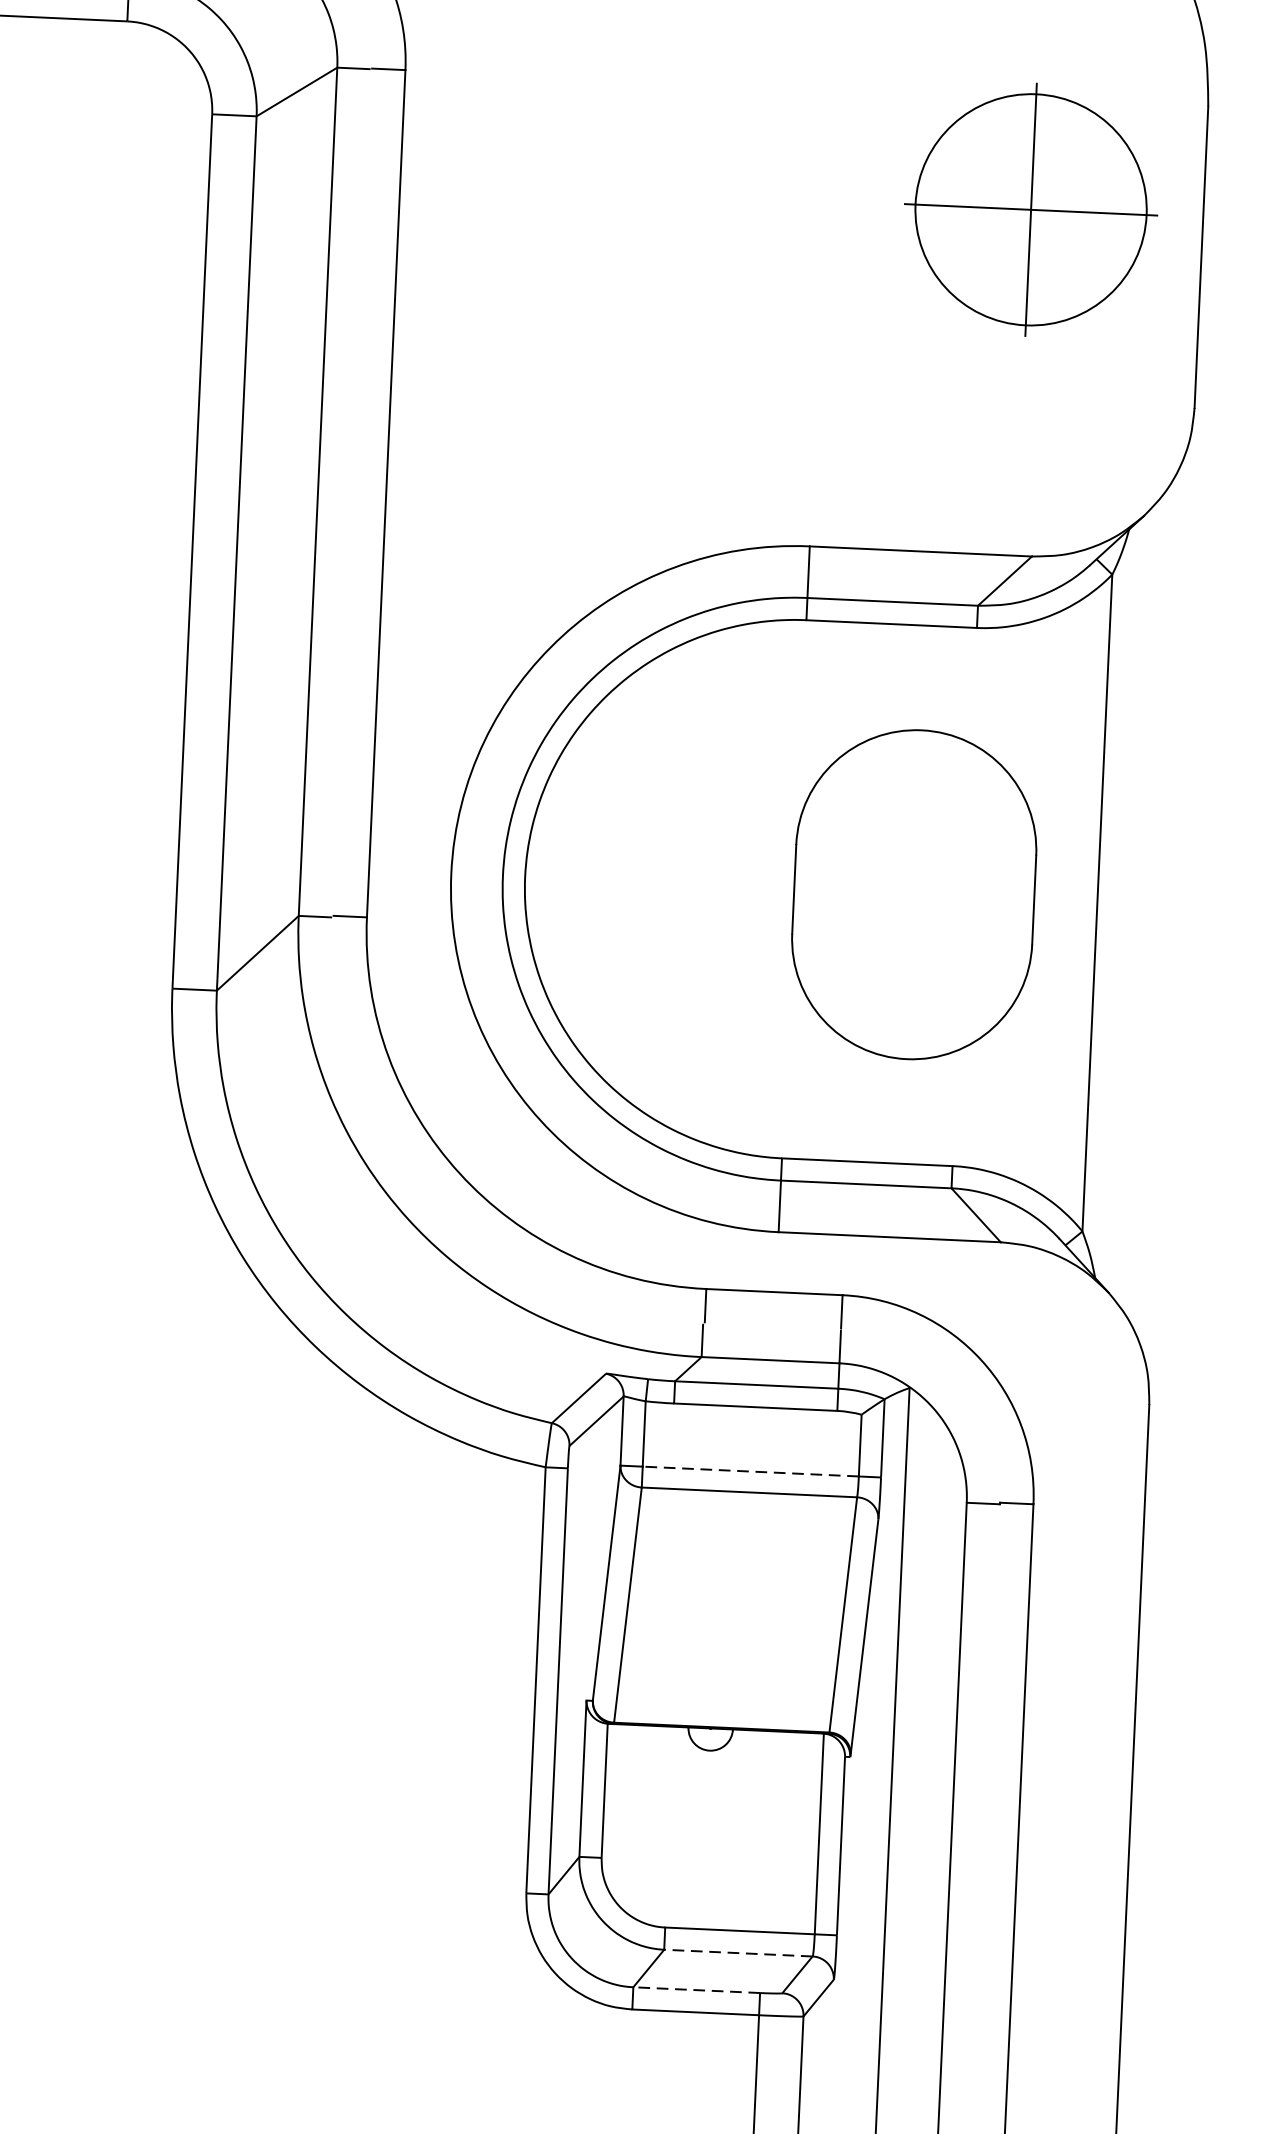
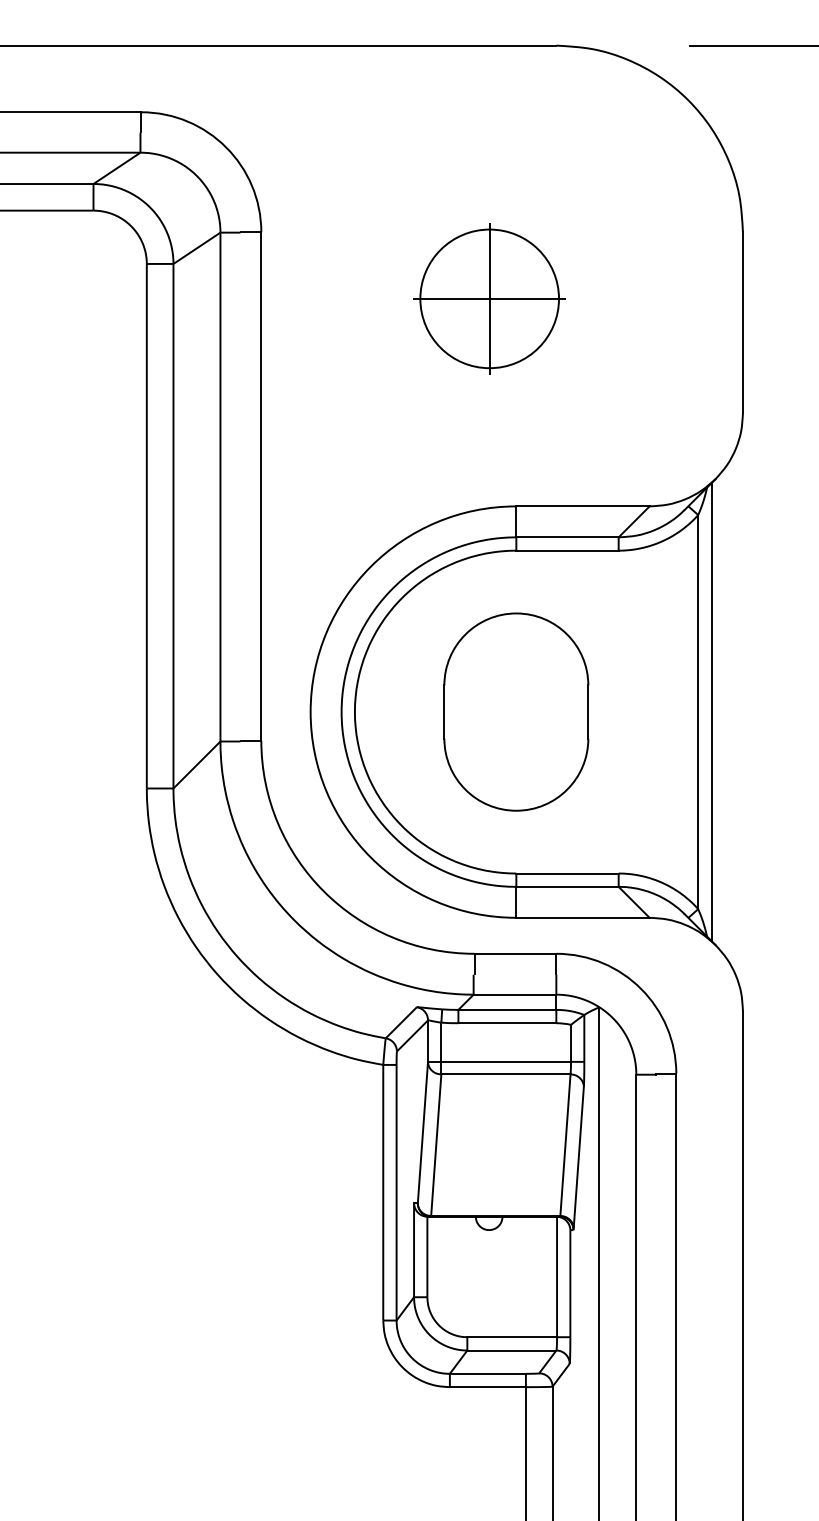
part: (1030, 209) -> (489, 298), moved
part: (914, 893) -> (516, 711), moved
line: (1119, 904) -> (711, 712), added
line: (751, 1470) -> (506, 1061), dashed -> solid
line: (737, 1953) -> (511, 1350), dashed -> solid
line: (696, 1989) -> (487, 1373), dashed -> solid

